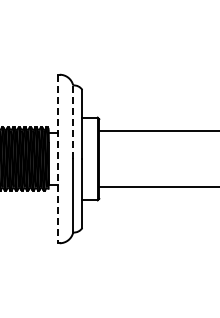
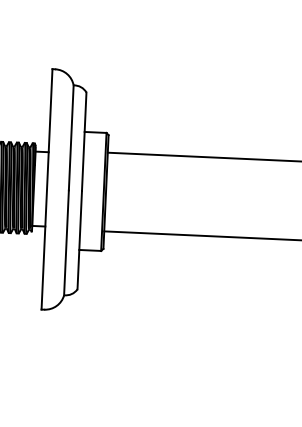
line: (73, 122) -> (71, 138), dashed -> solid
line: (57, 159) -> (46, 190), dashed -> solid

